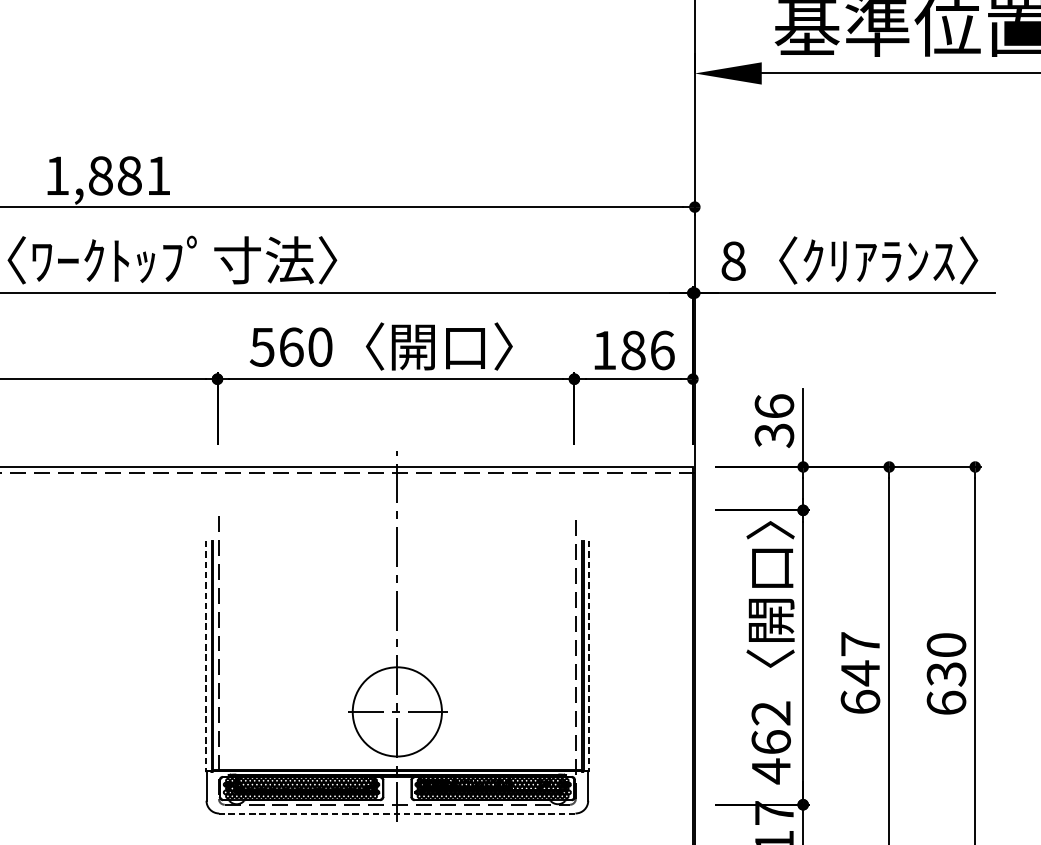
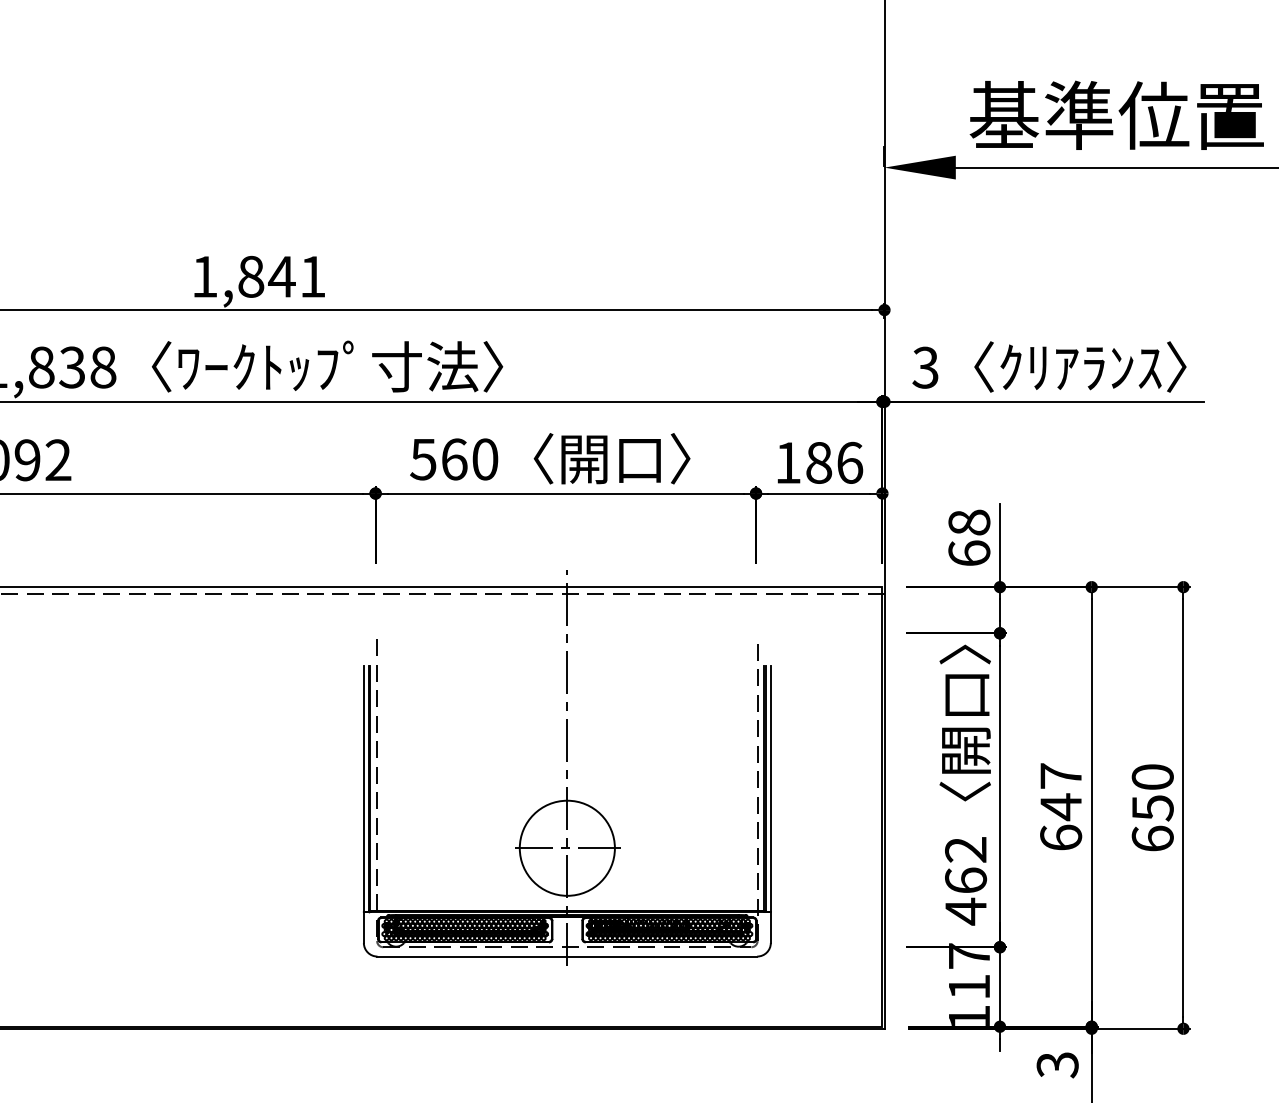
text: (129, 175) -> (281, 276), 1,881 -> 1,841
text: (733, 260) -> (925, 367), 8 -> 3
text: (774, 420) -> (969, 537), 36 -> 68
line: (206, 655) -> (363, 788), dashed -> solid
line: (588, 655) -> (771, 788), dashed -> solid
text: (946, 674) -> (1152, 808), 630 -> 650
line: (397, 813) -> (567, 956), dashed -> solid

